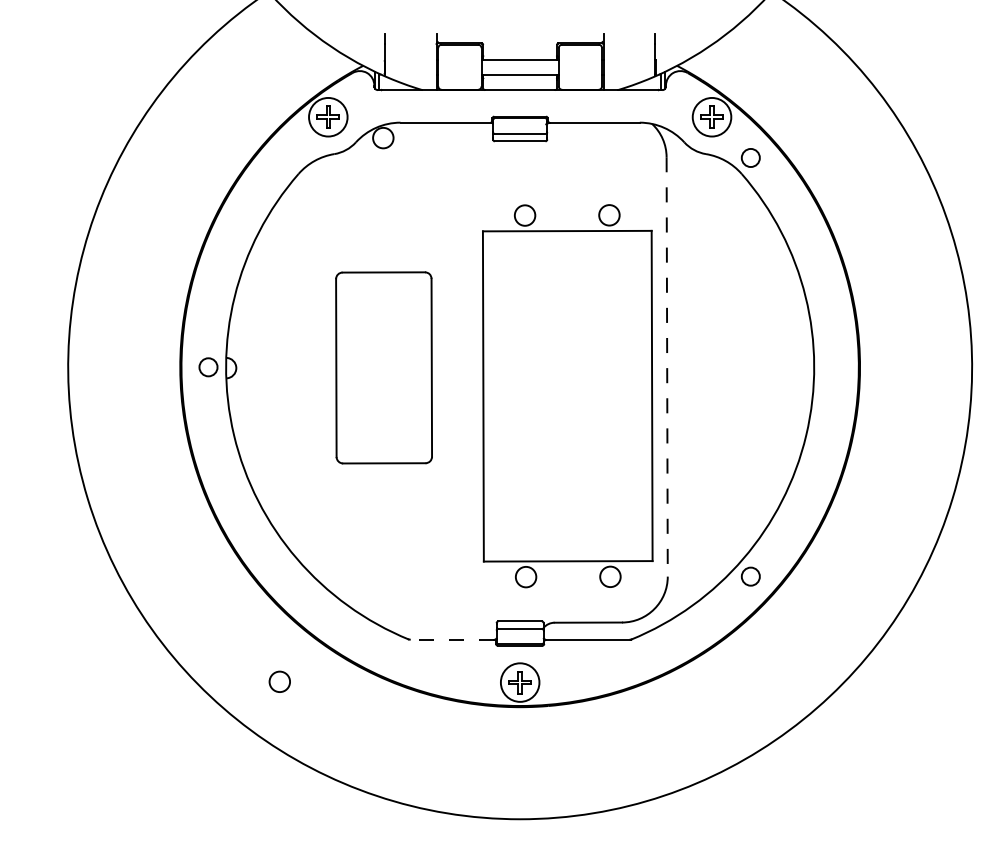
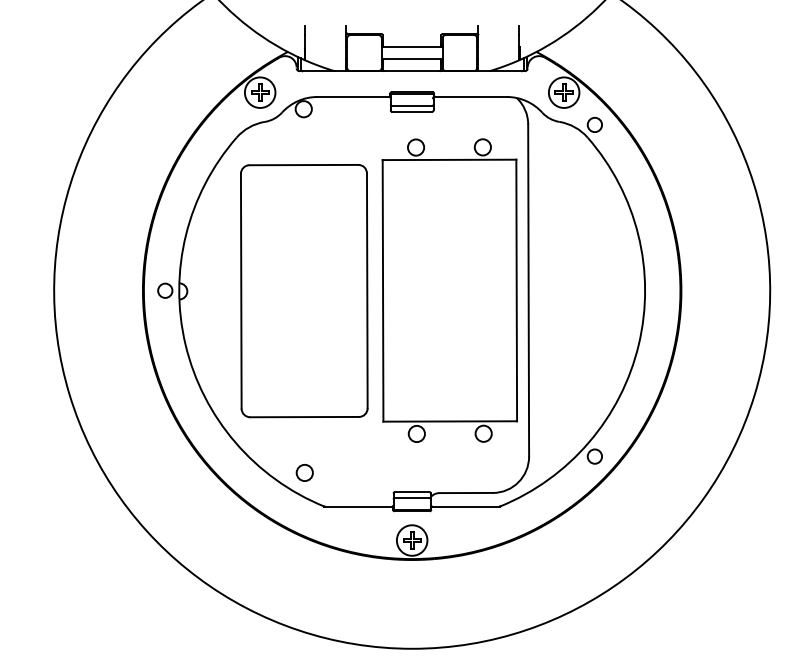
line: (667, 366) -> (528, 290), dashed -> solid
part: (384, 368) -> (304, 291), size x1.67
part: (567, 395) -> (449, 290), moved
line: (452, 639) -> (358, 506), dashed -> solid
circle: (279, 681) -> (304, 472), moved

